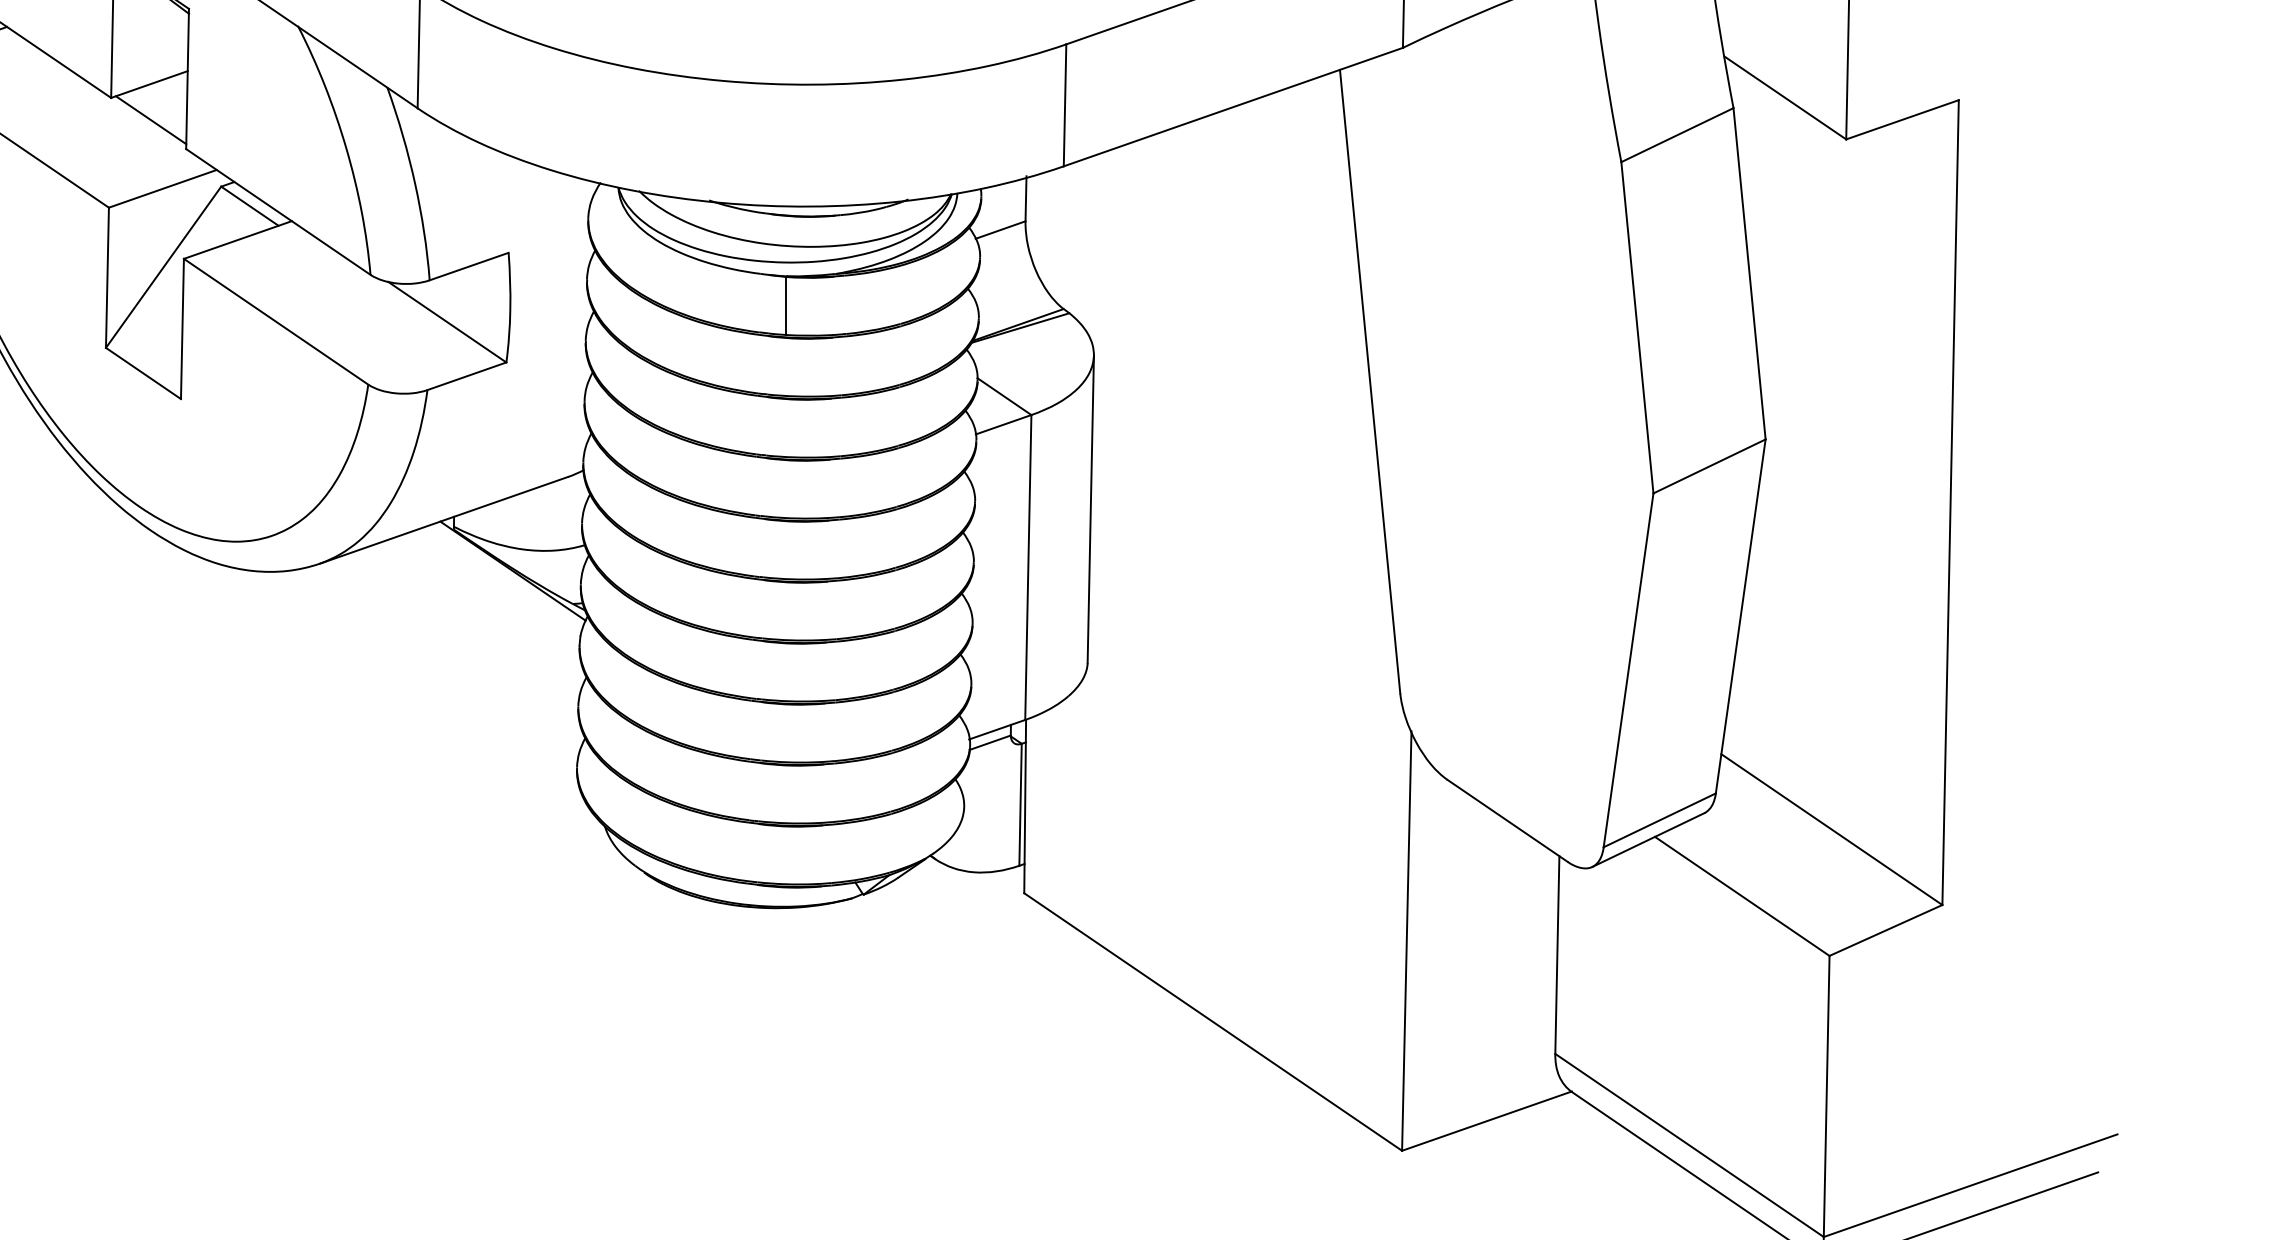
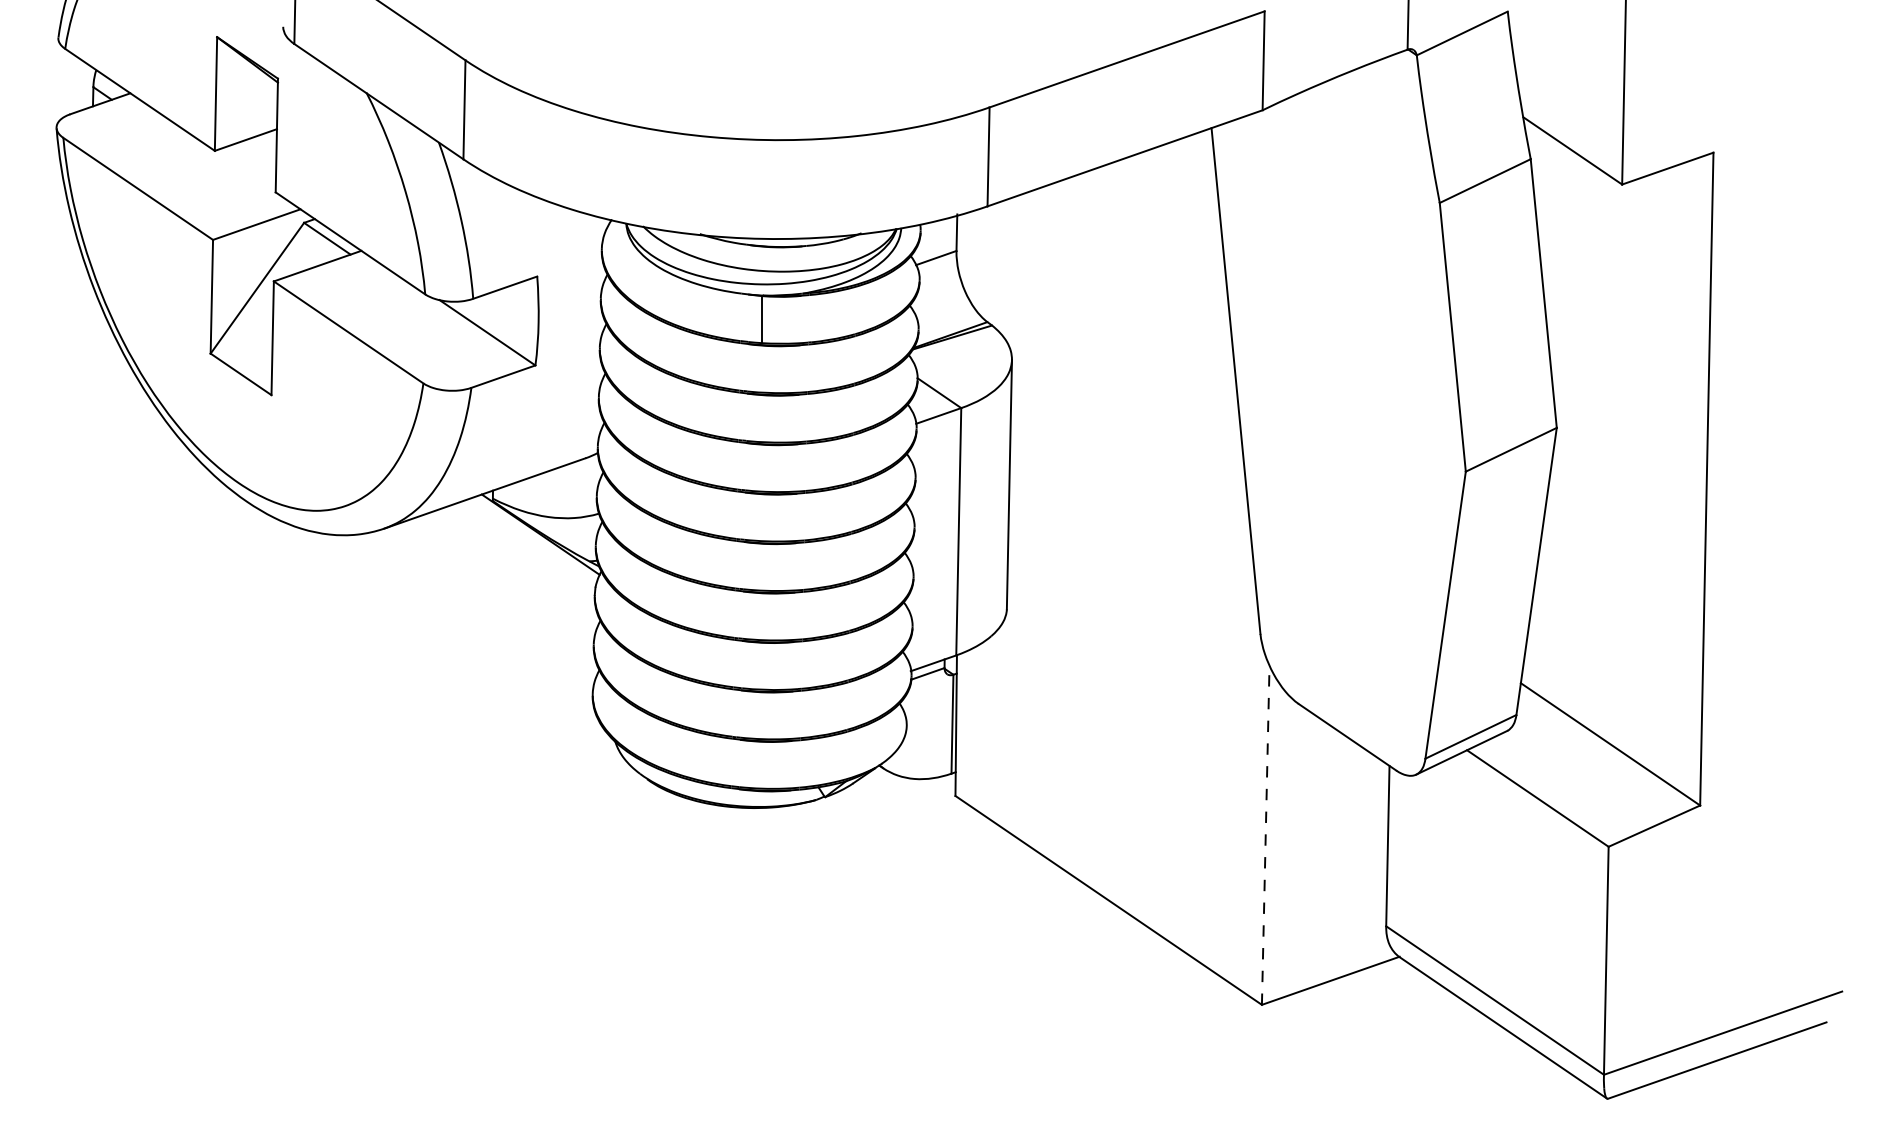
line: (150, 119) -> (246, 168), removed
line: (1406, 940) -> (1265, 834), solid -> dashed

